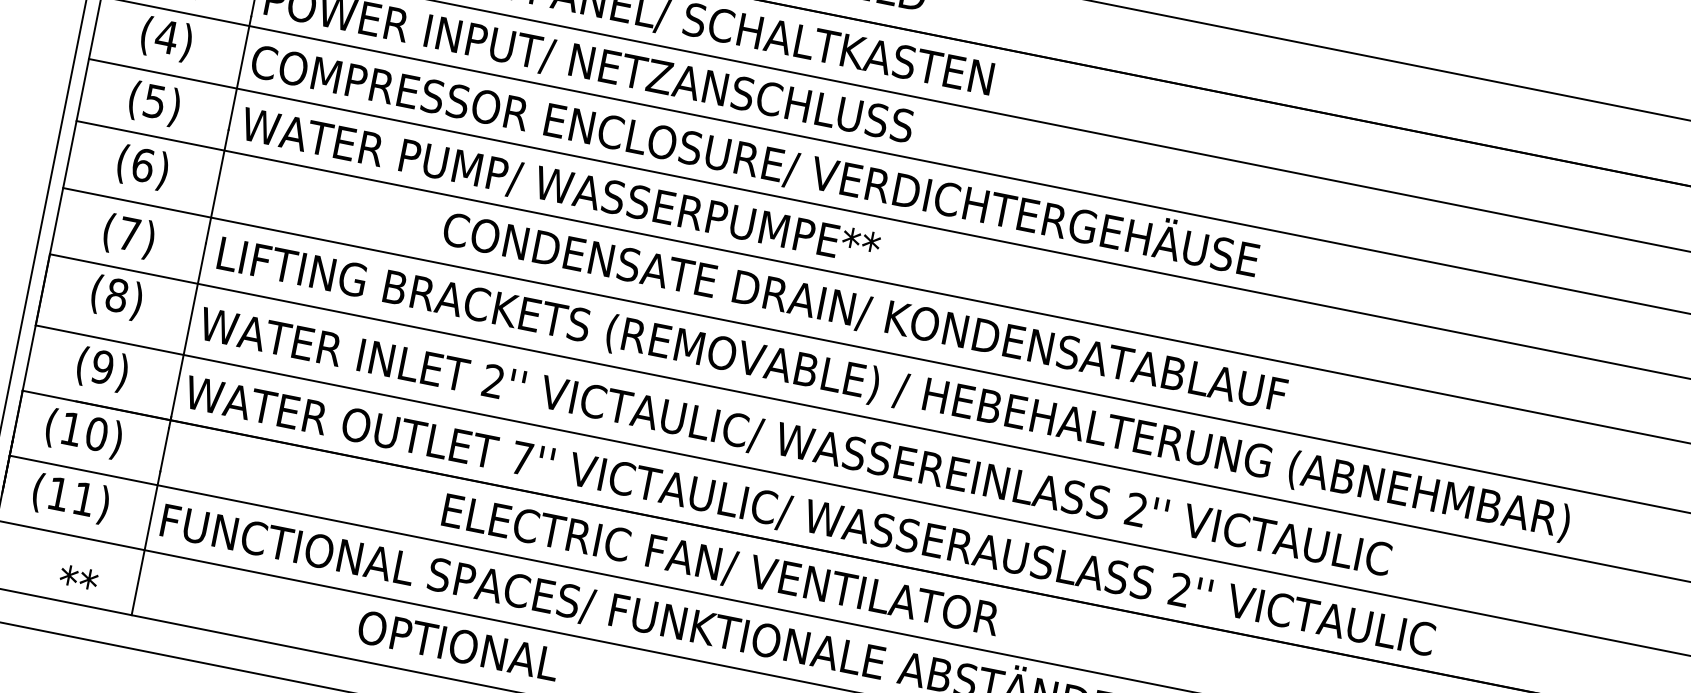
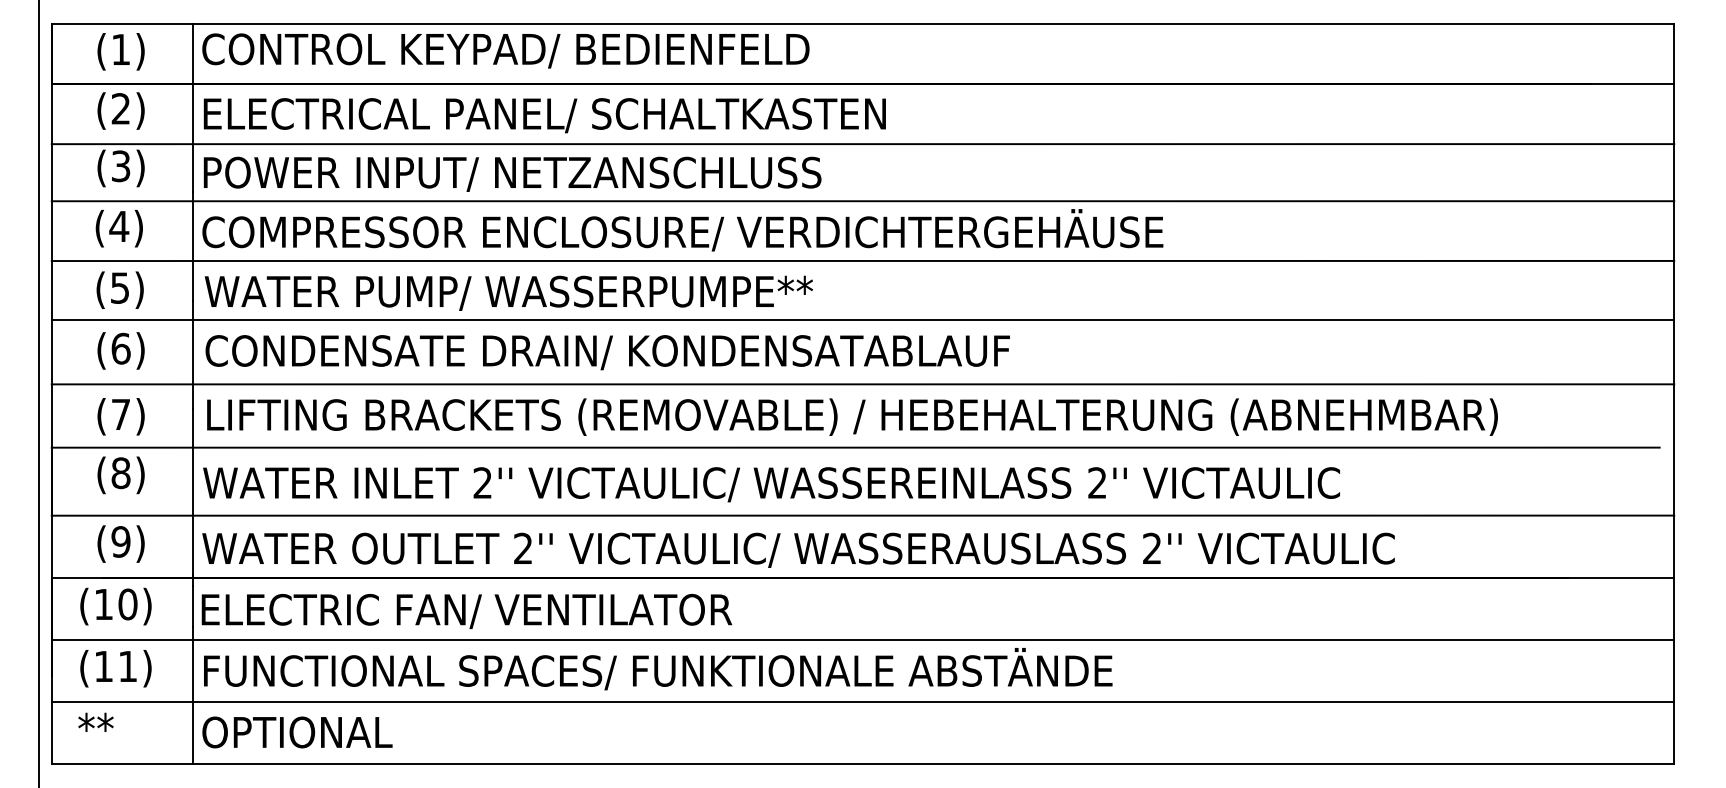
text: (864, 313) -> (607, 352), moved
text: (522, 457) -> (523, 547), 7'' -> 2''
text: (720, 566) -> (466, 611), moved
text: (78, 576) -> (95, 721), moved
text: (458, 645) -> (297, 732), moved

